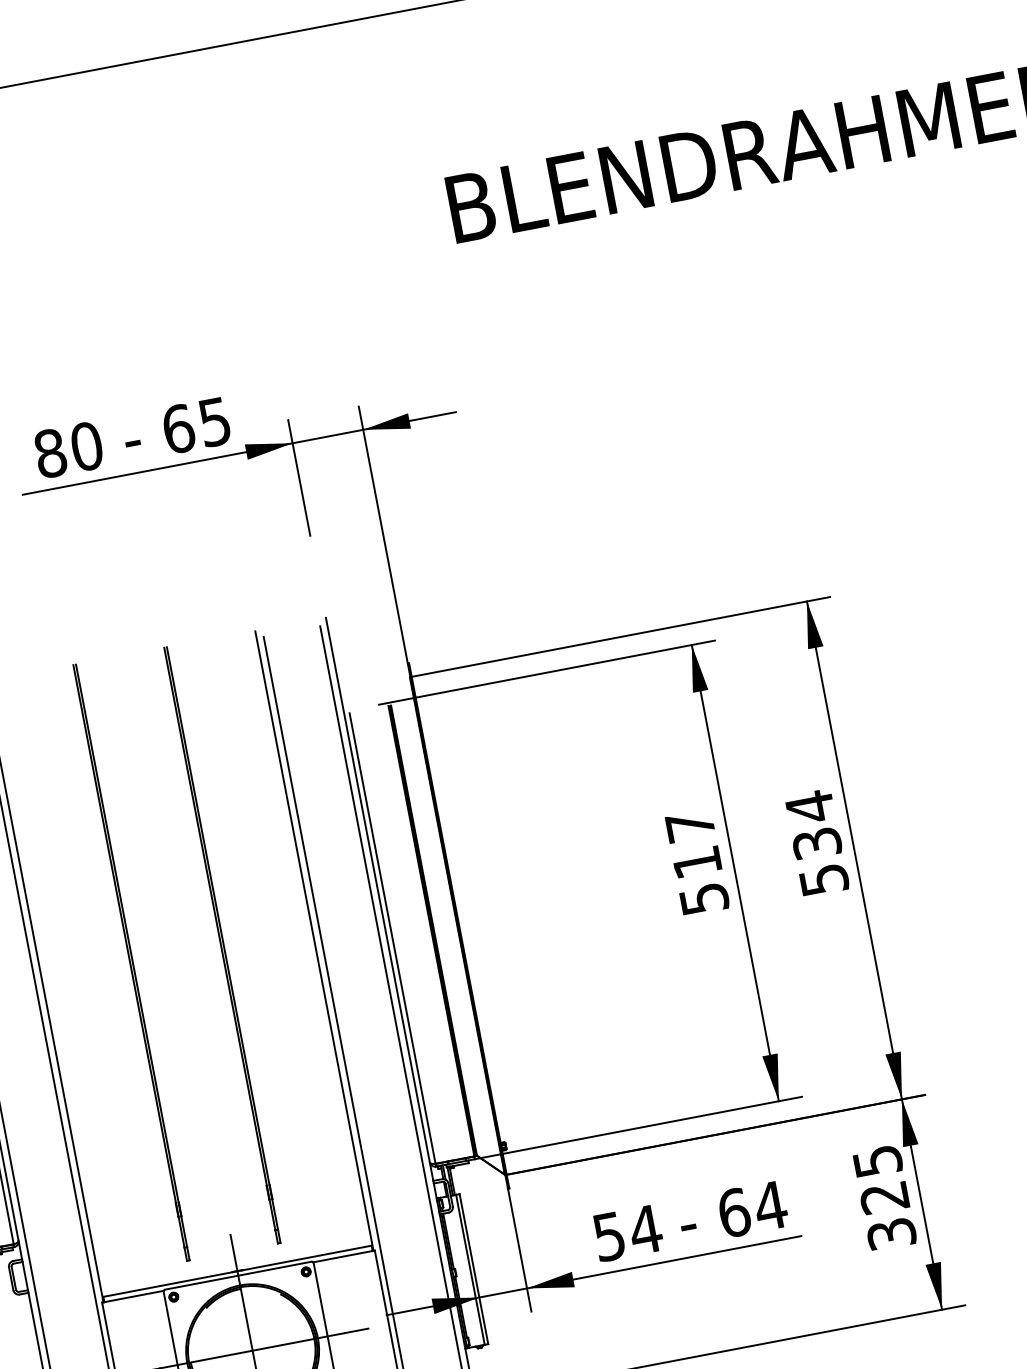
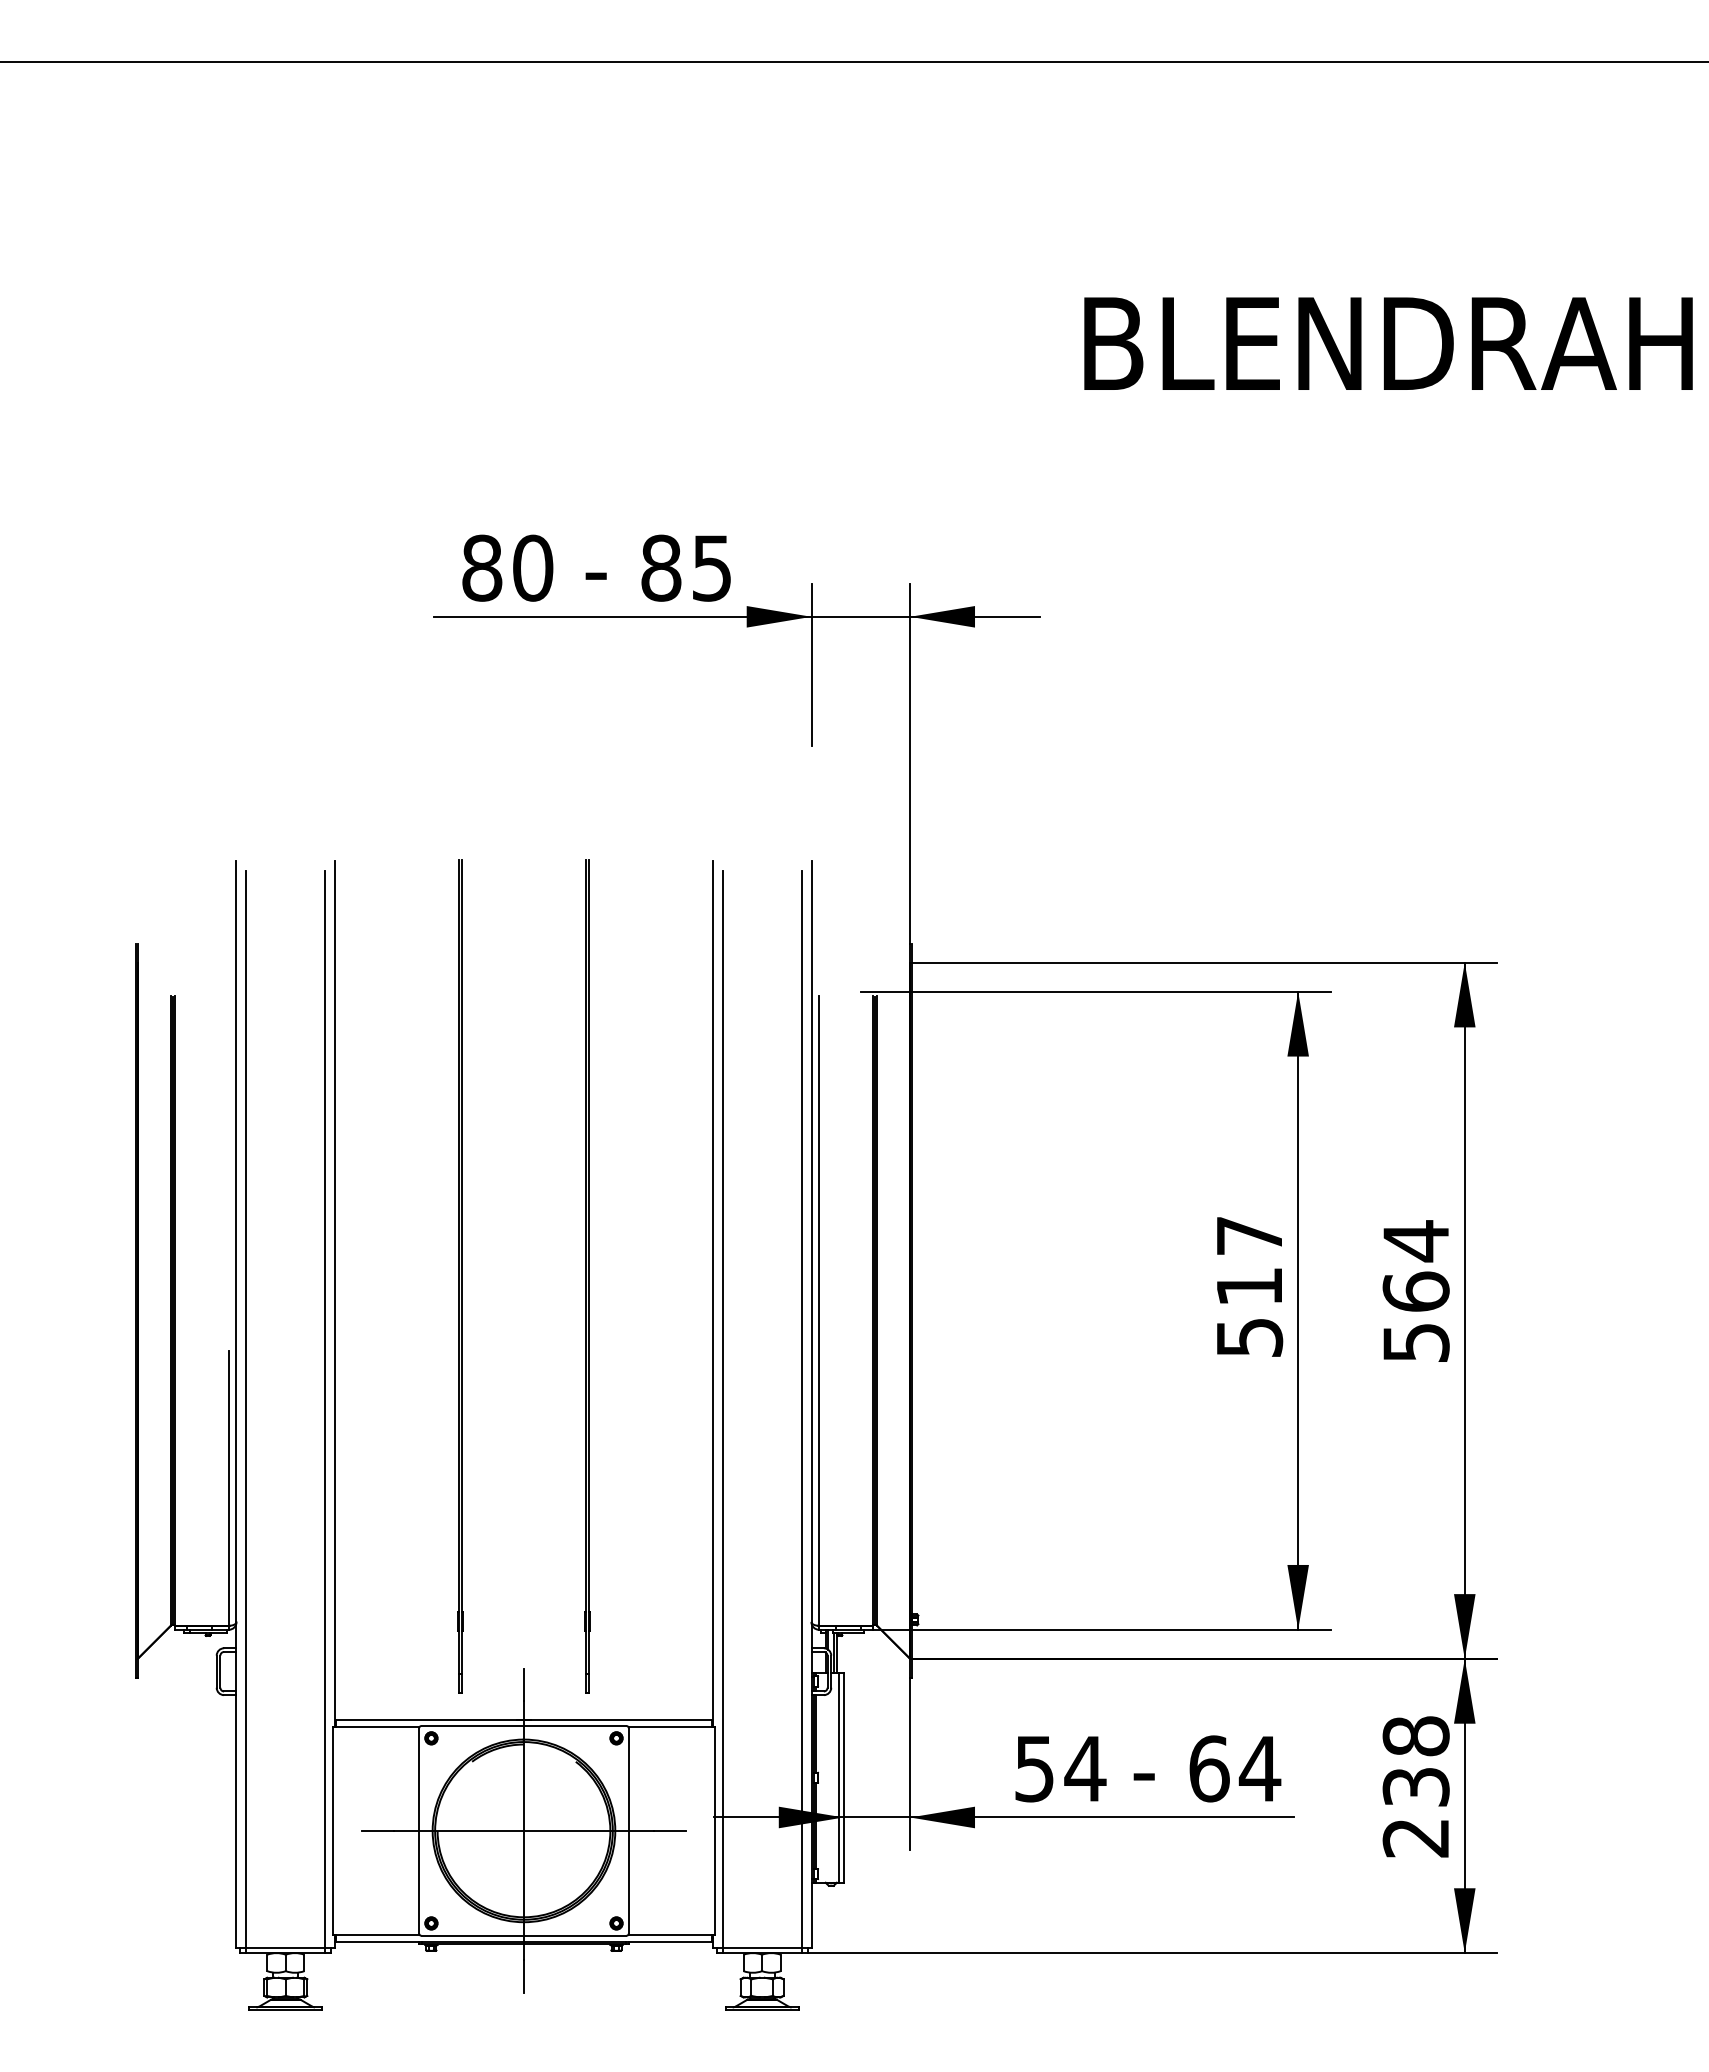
text: (178, 428) -> (661, 567), 65 -> 85
text: (816, 843) -> (1415, 1291), 534 -> 564
text: (884, 1197) -> (1415, 1786), 325 -> 238

